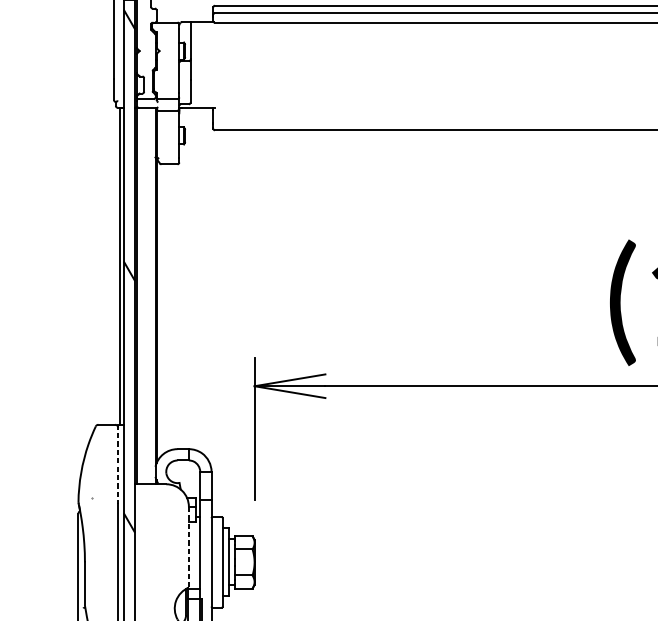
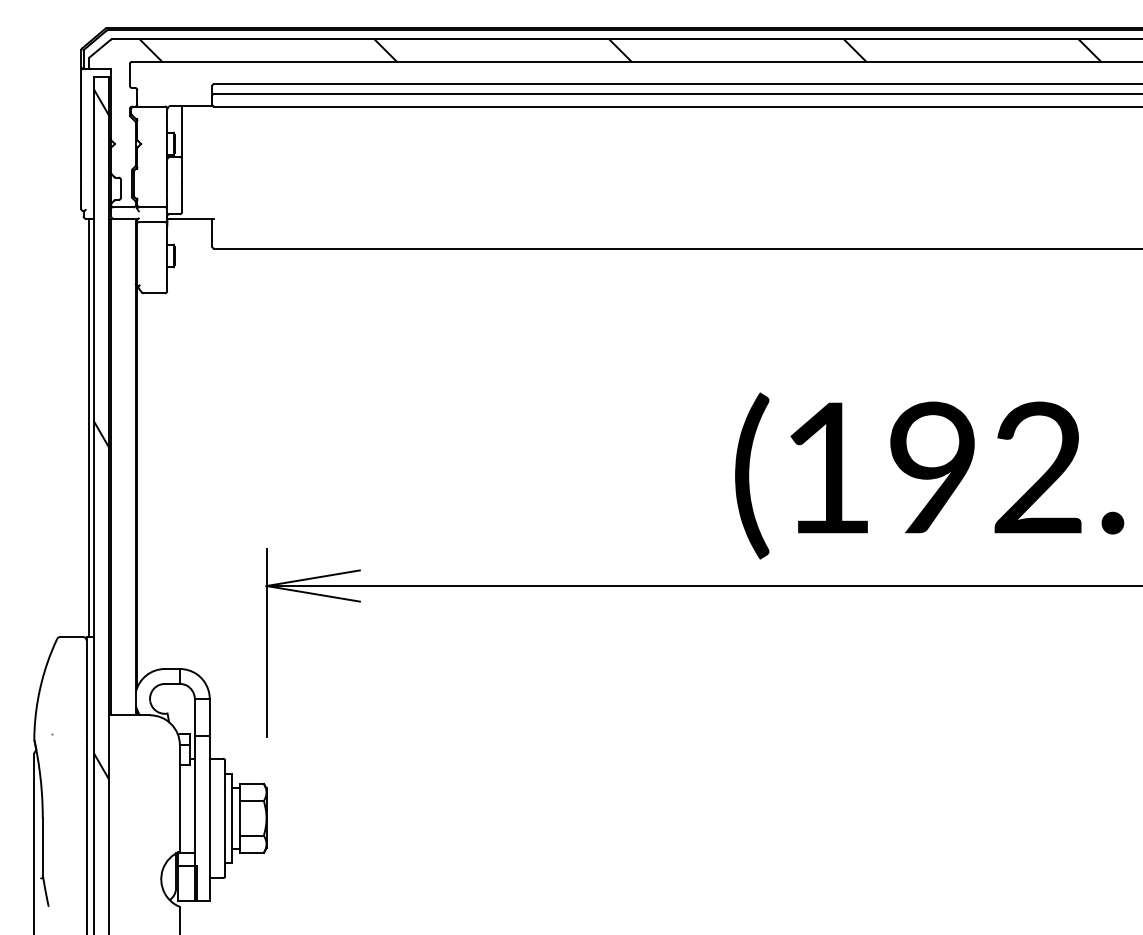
line: (118, 464) -> (86, 689), dashed -> solid
line: (188, 547) -> (179, 798), dashed -> solid

